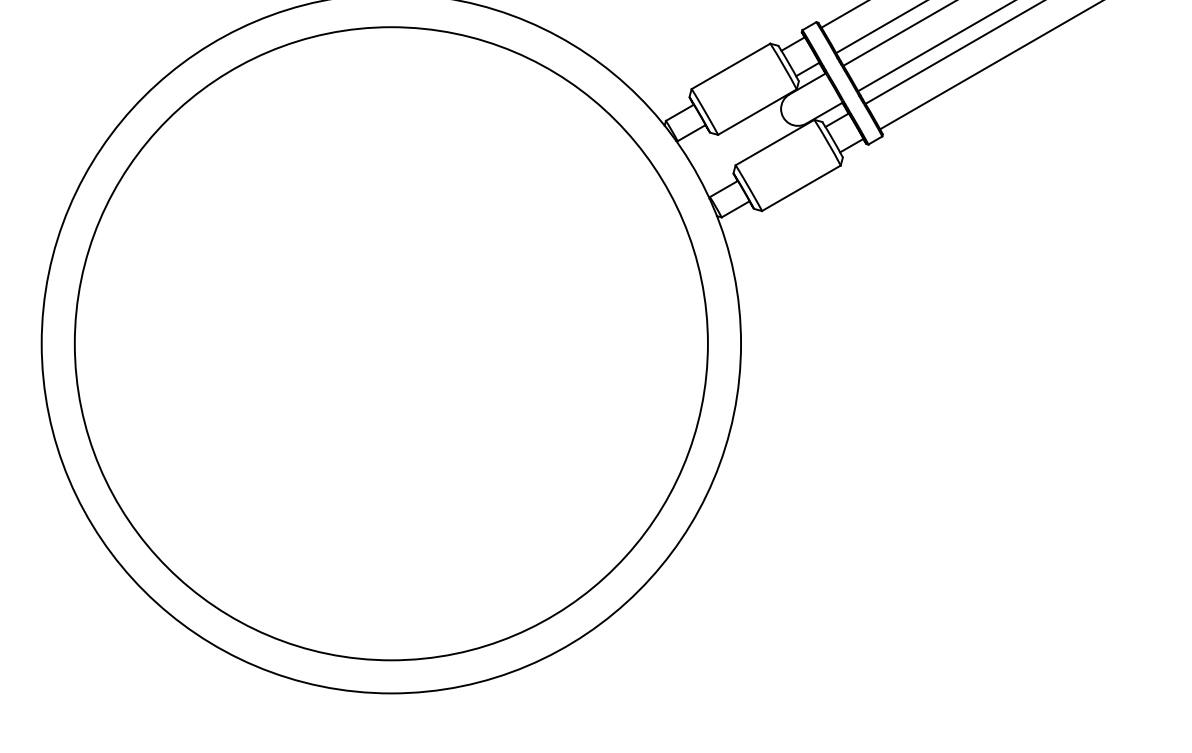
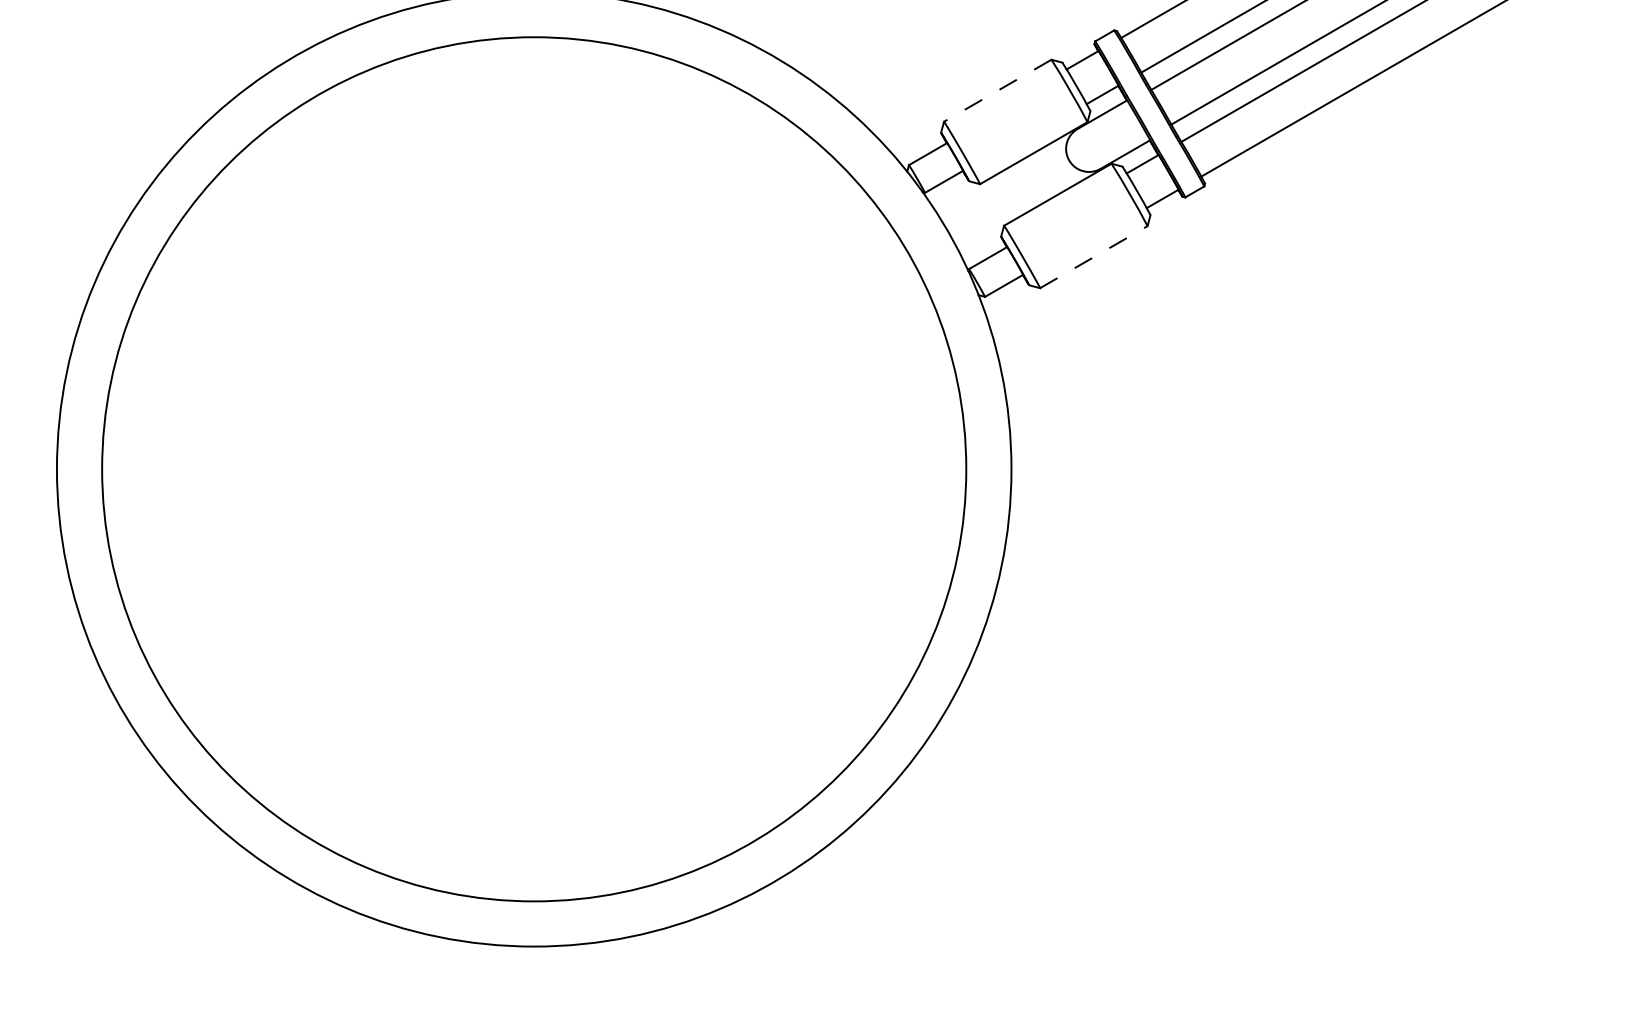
line: (730, 66) -> (997, 90), solid -> dashed
line: (801, 188) -> (1093, 257), solid -> dashed

